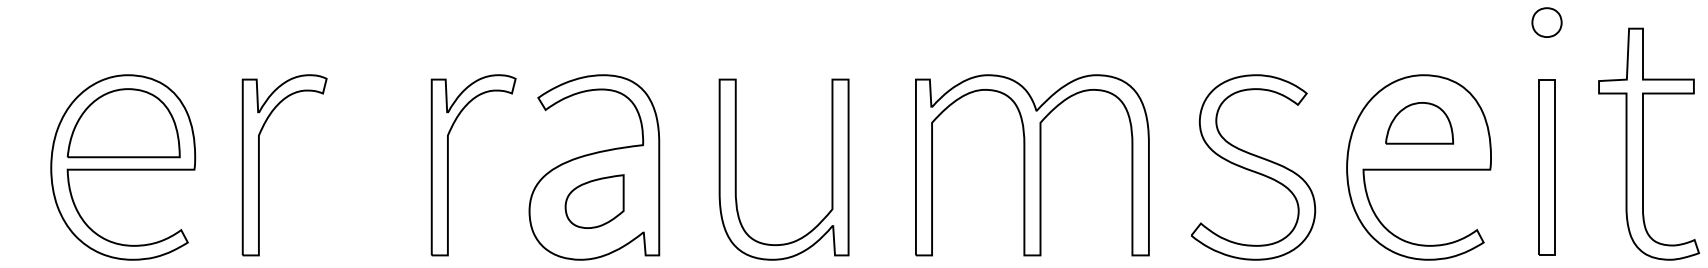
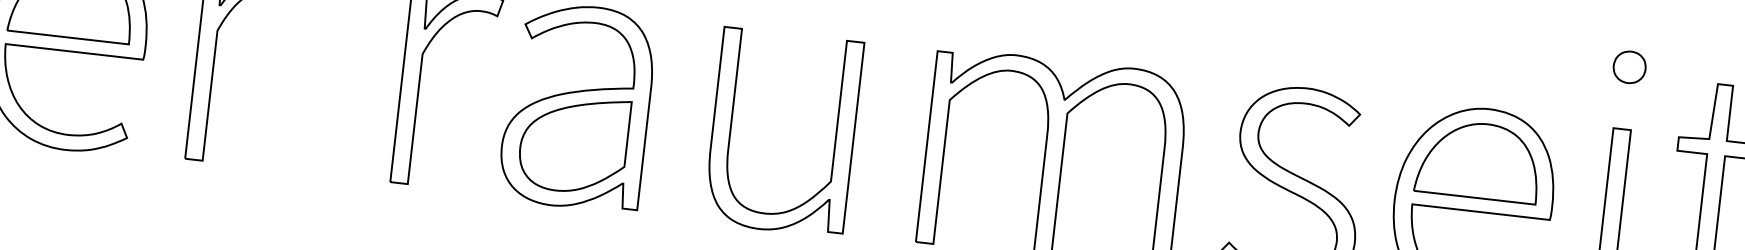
part: (1419, 123) -> (1478, 161), size x1.67
part: (594, 201) -> (573, 143), size x1.67

